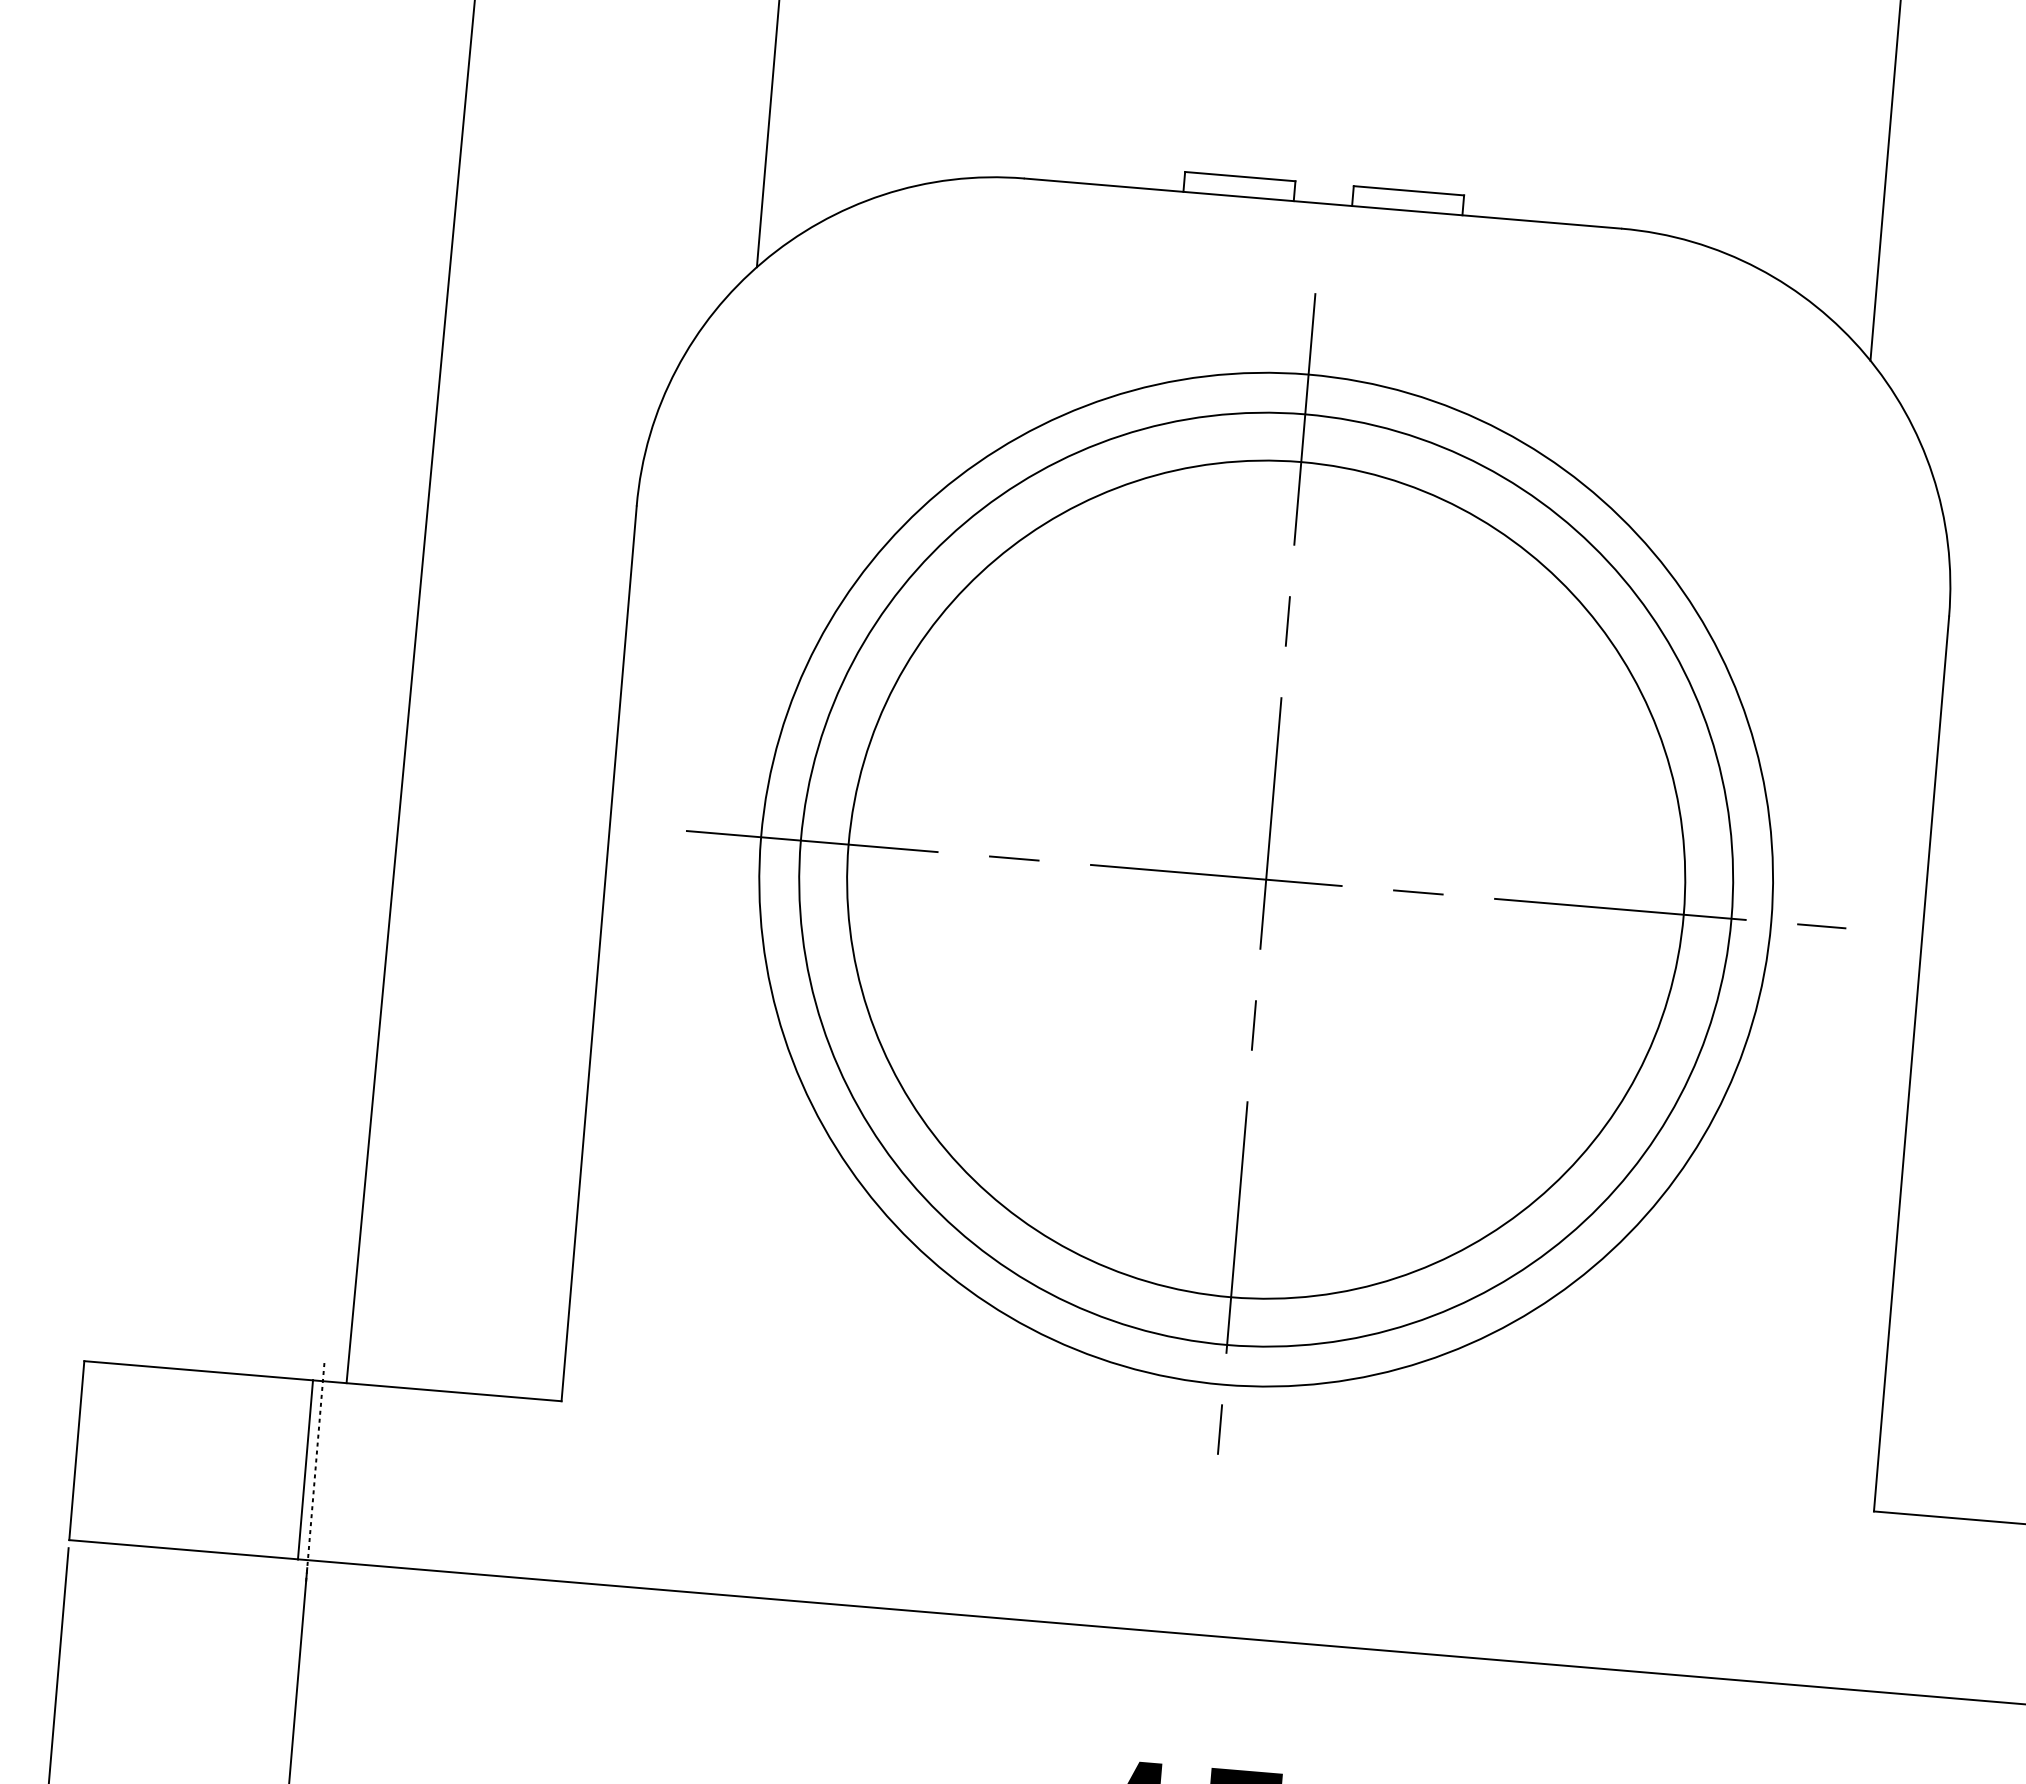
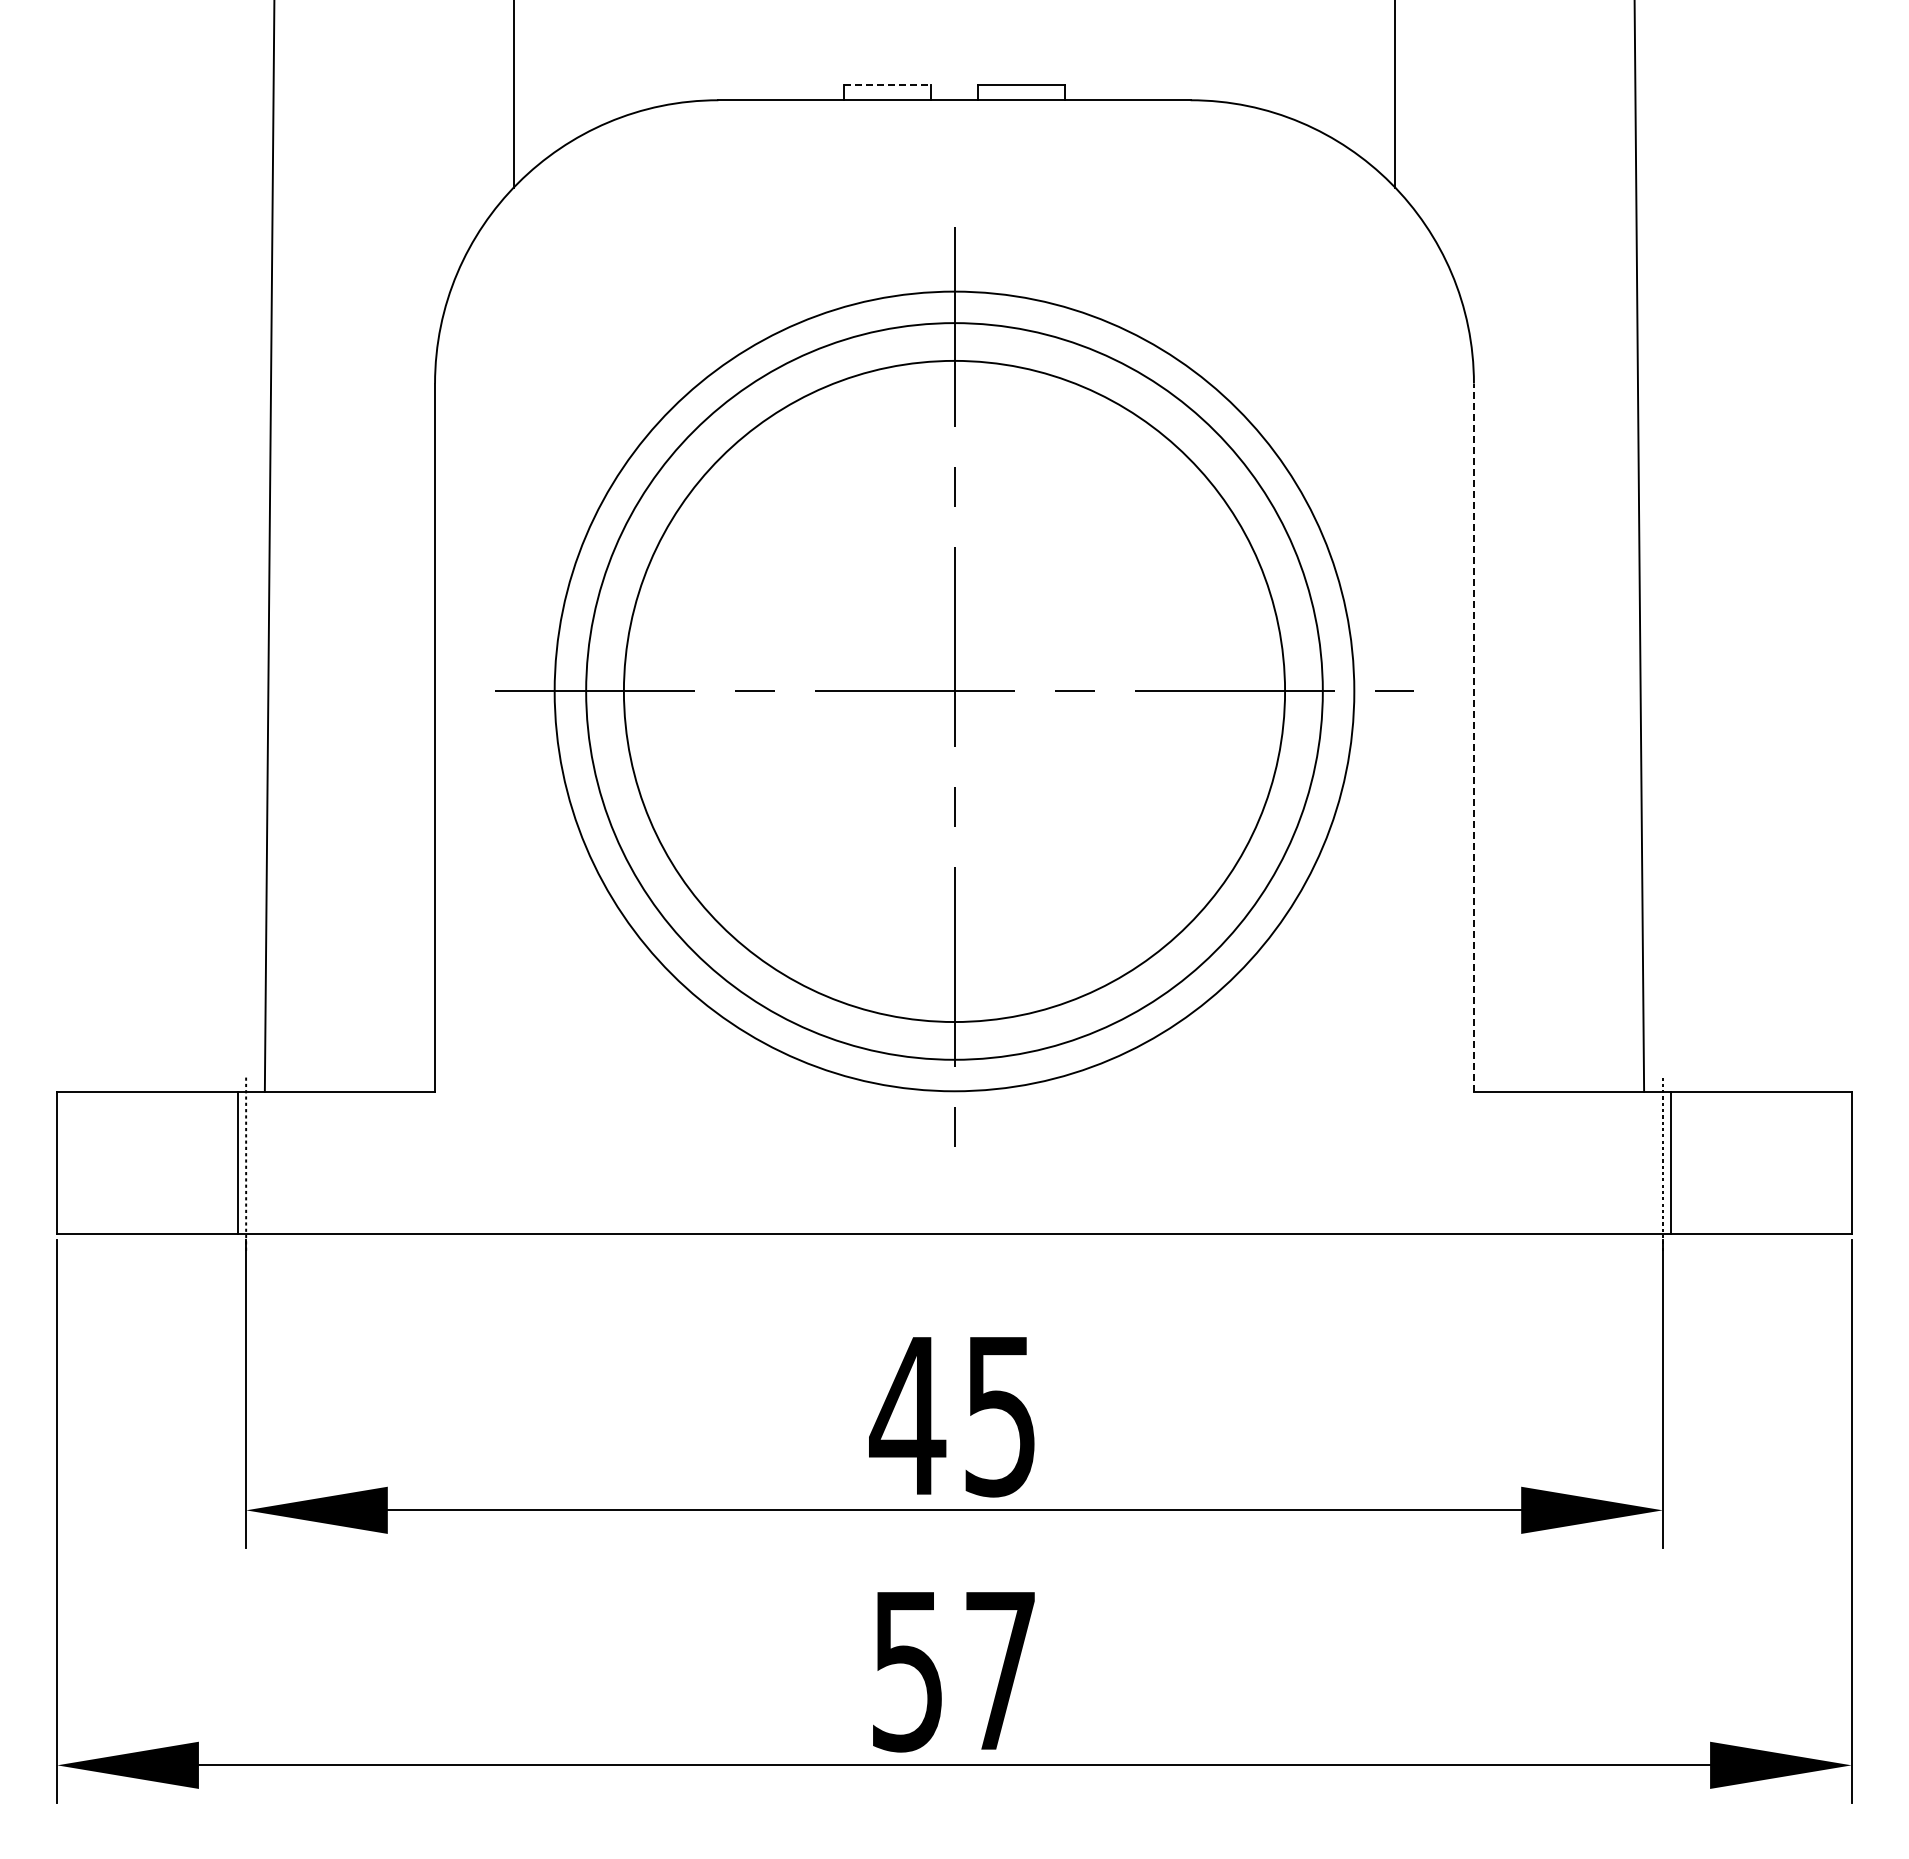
line: (1239, 176) -> (887, 84), solid -> dashed
part: (1266, 873) -> (954, 686), moved
line: (1910, 1063) -> (1473, 737), solid -> dashed

